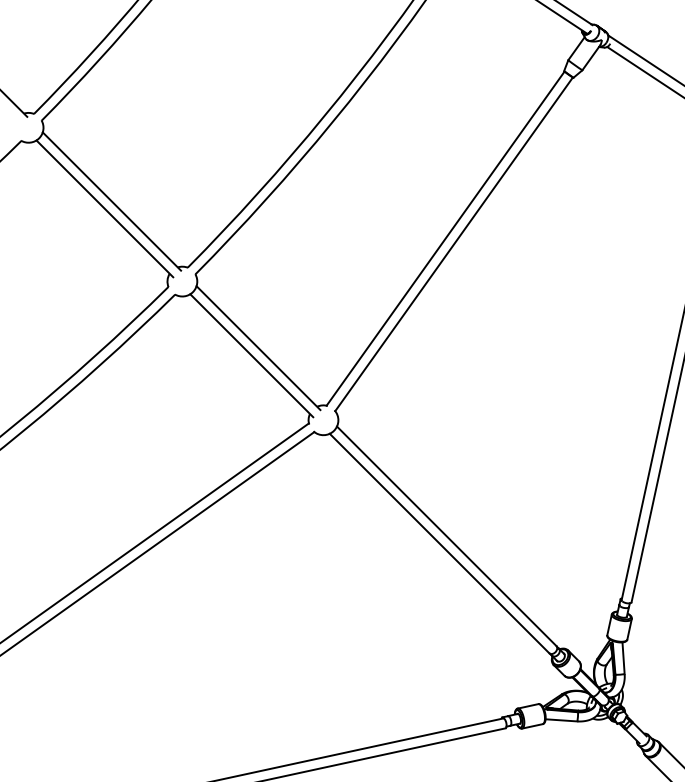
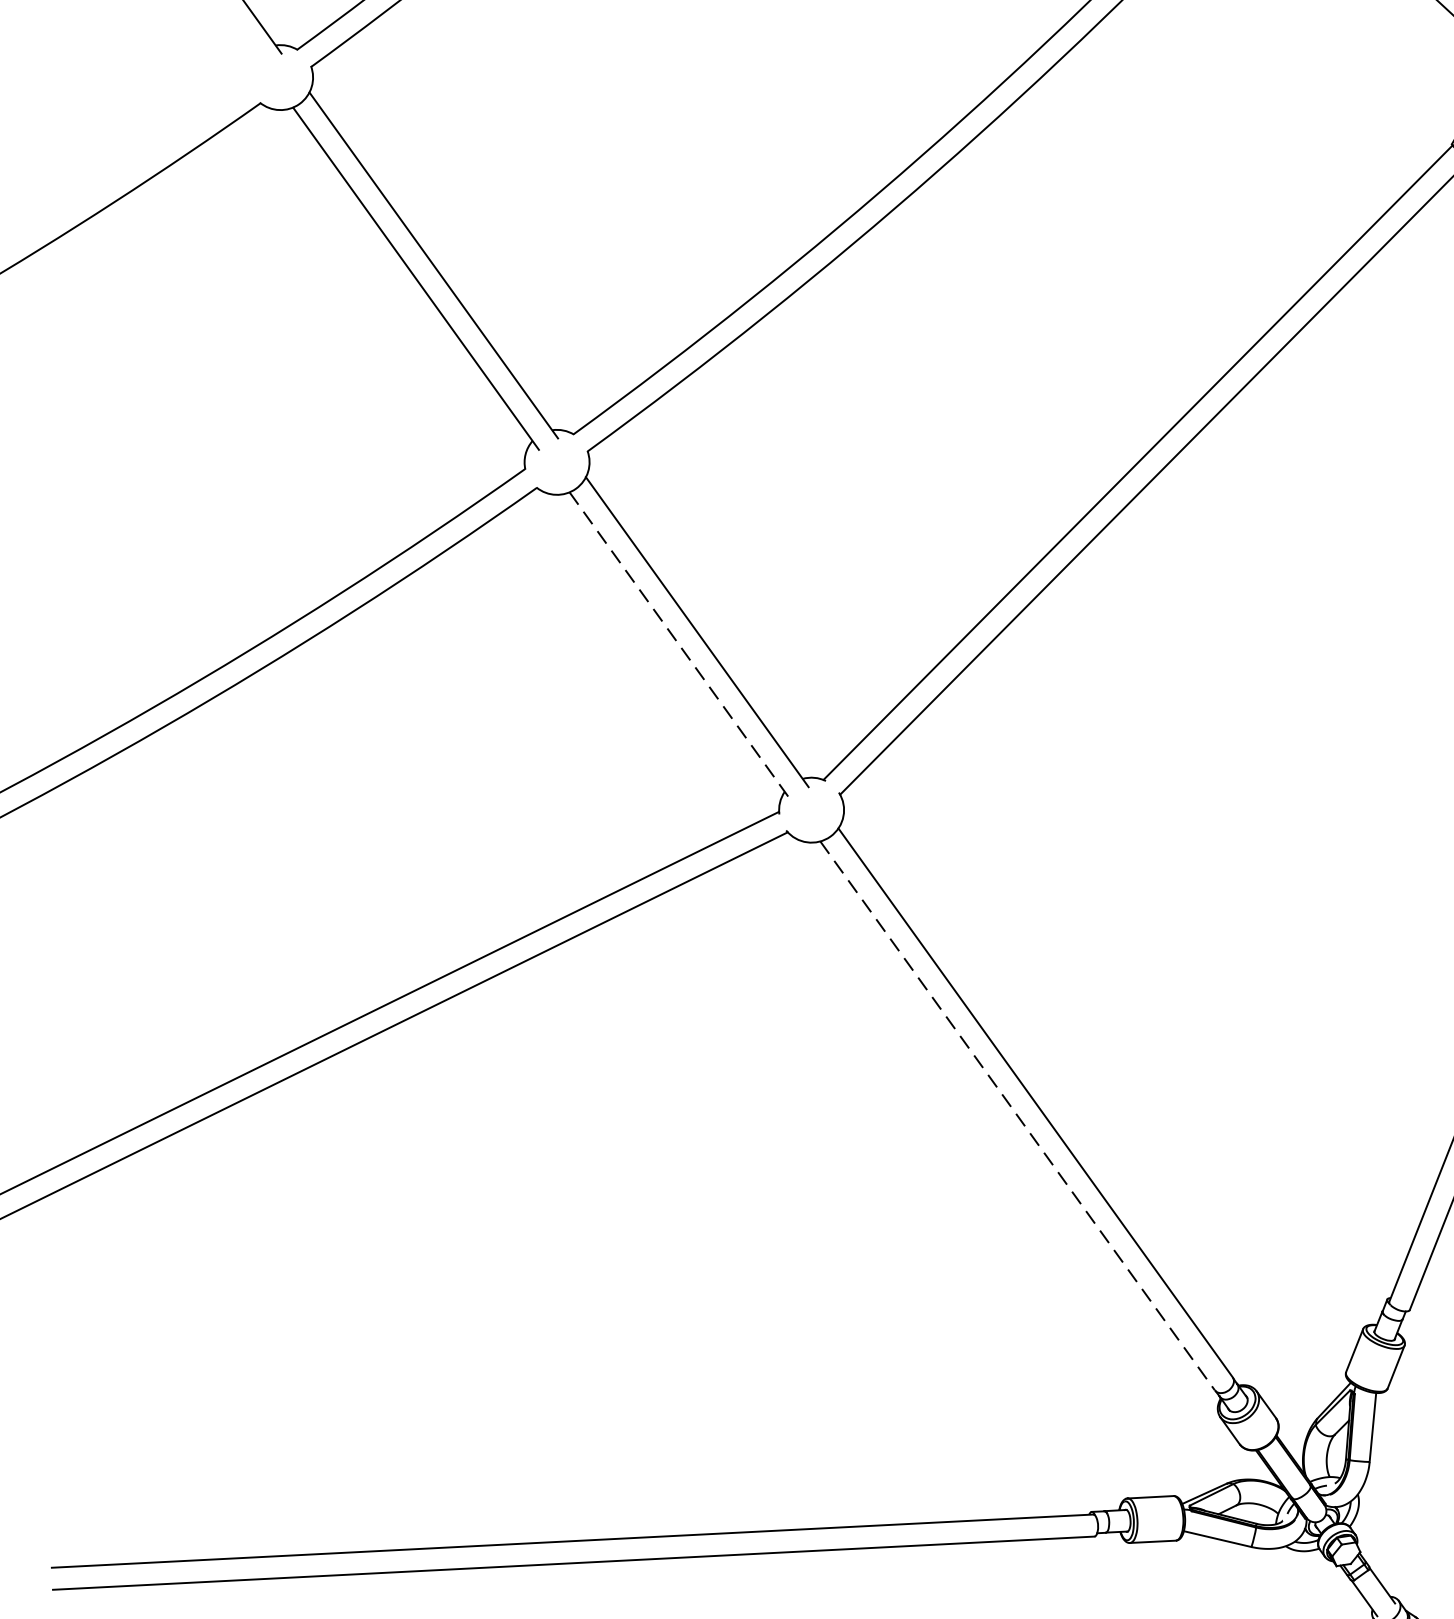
line: (251, 355) -> (679, 645), solid -> dashed
line: (439, 543) -> (1017, 1115), solid -> dashed

